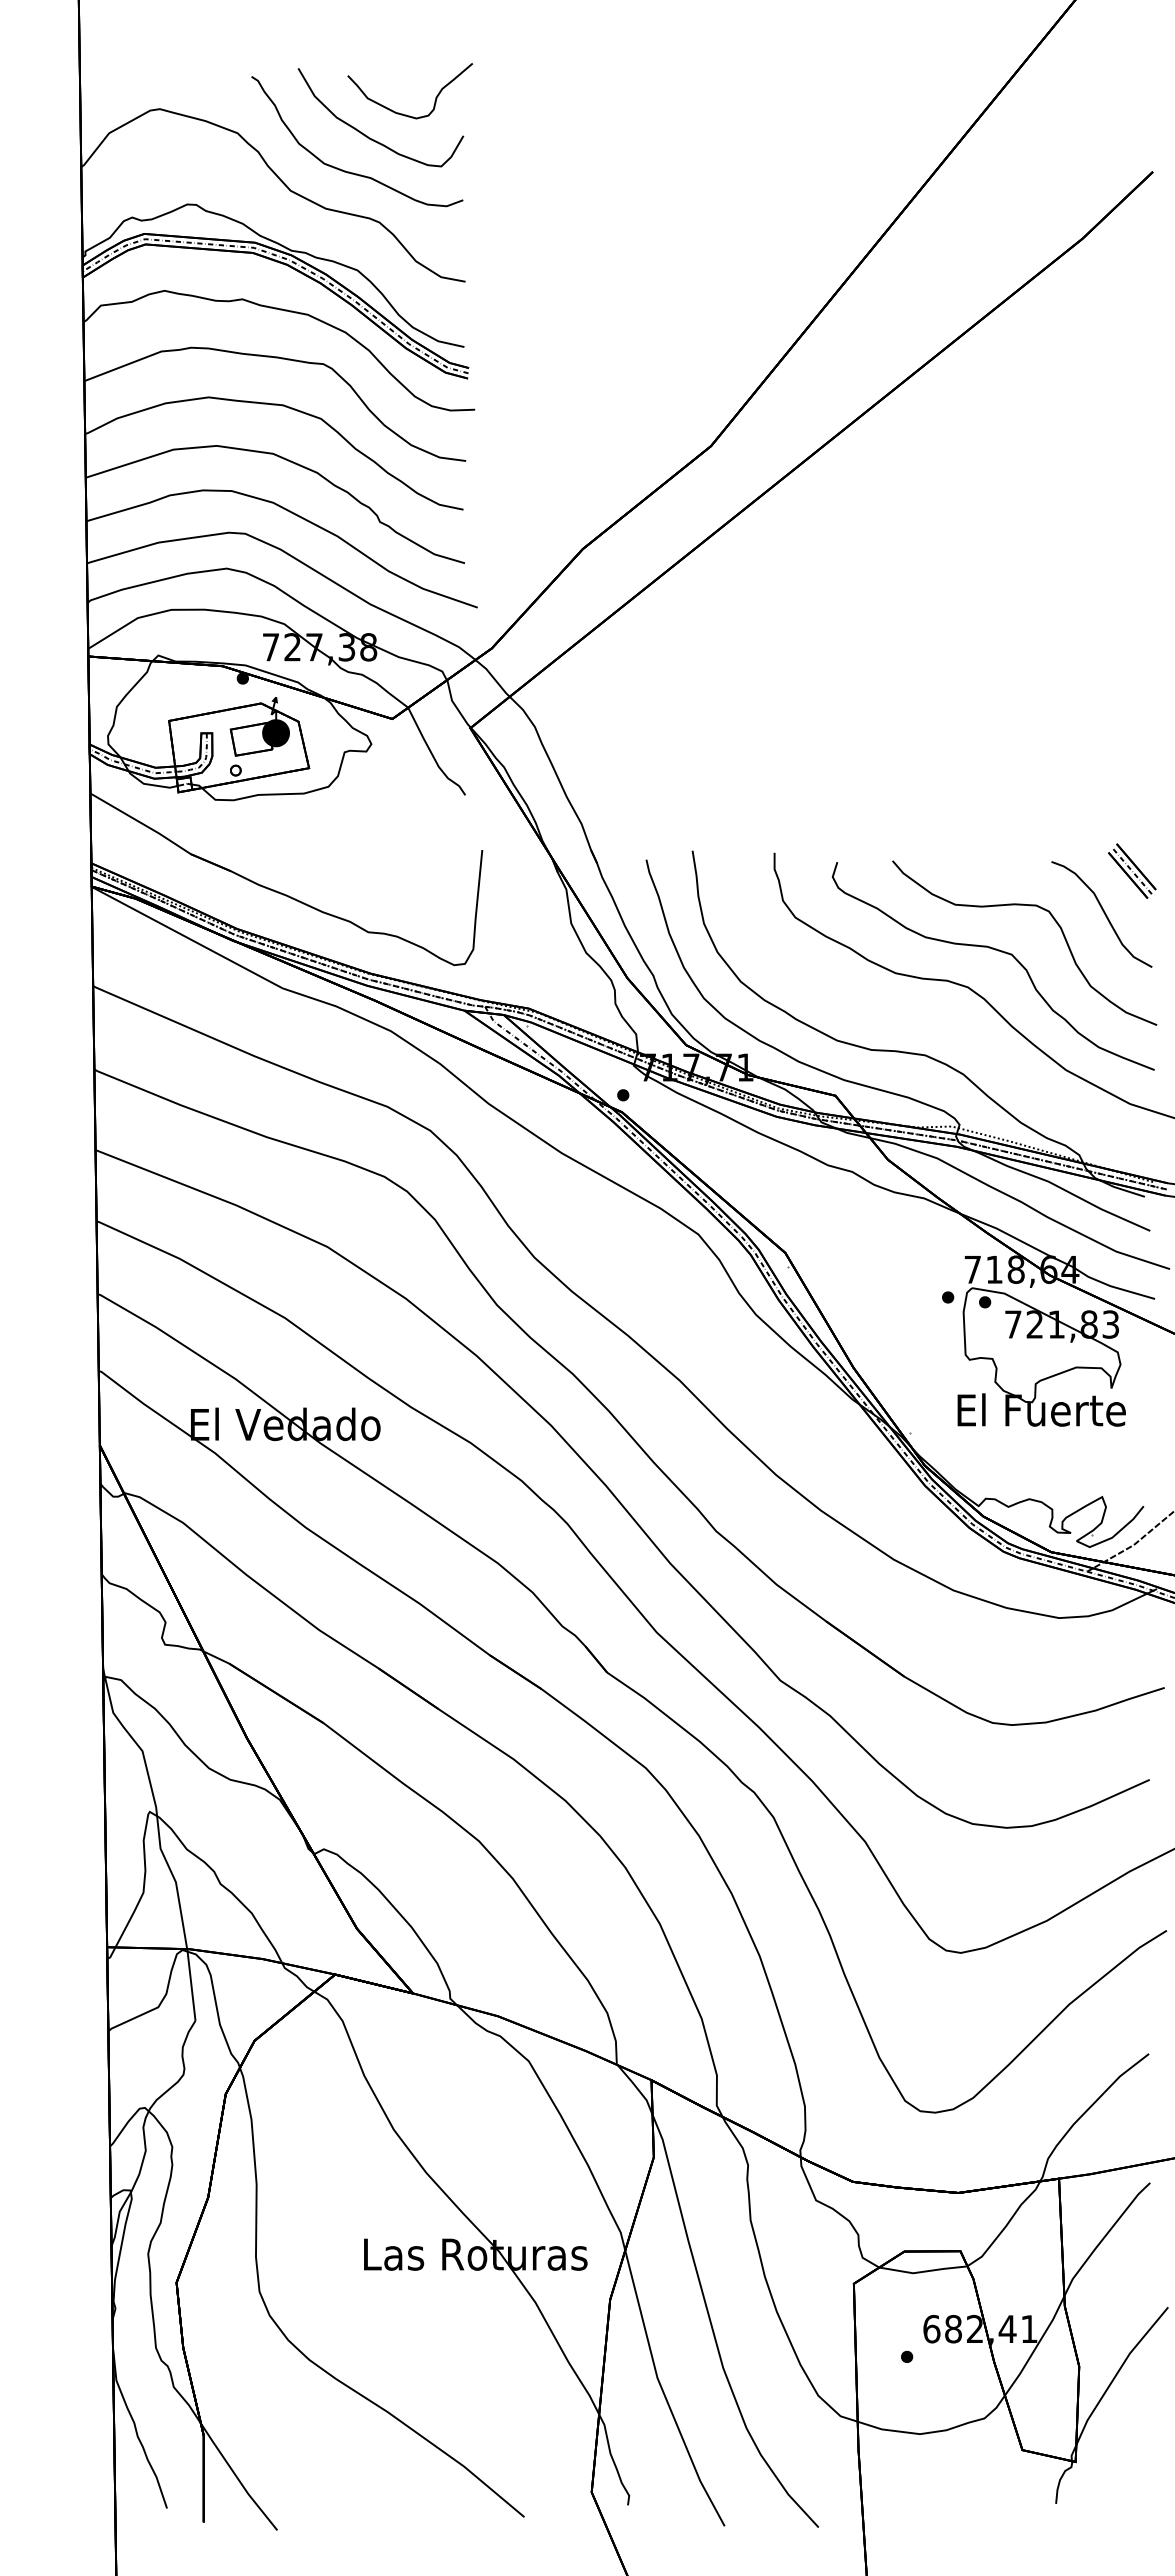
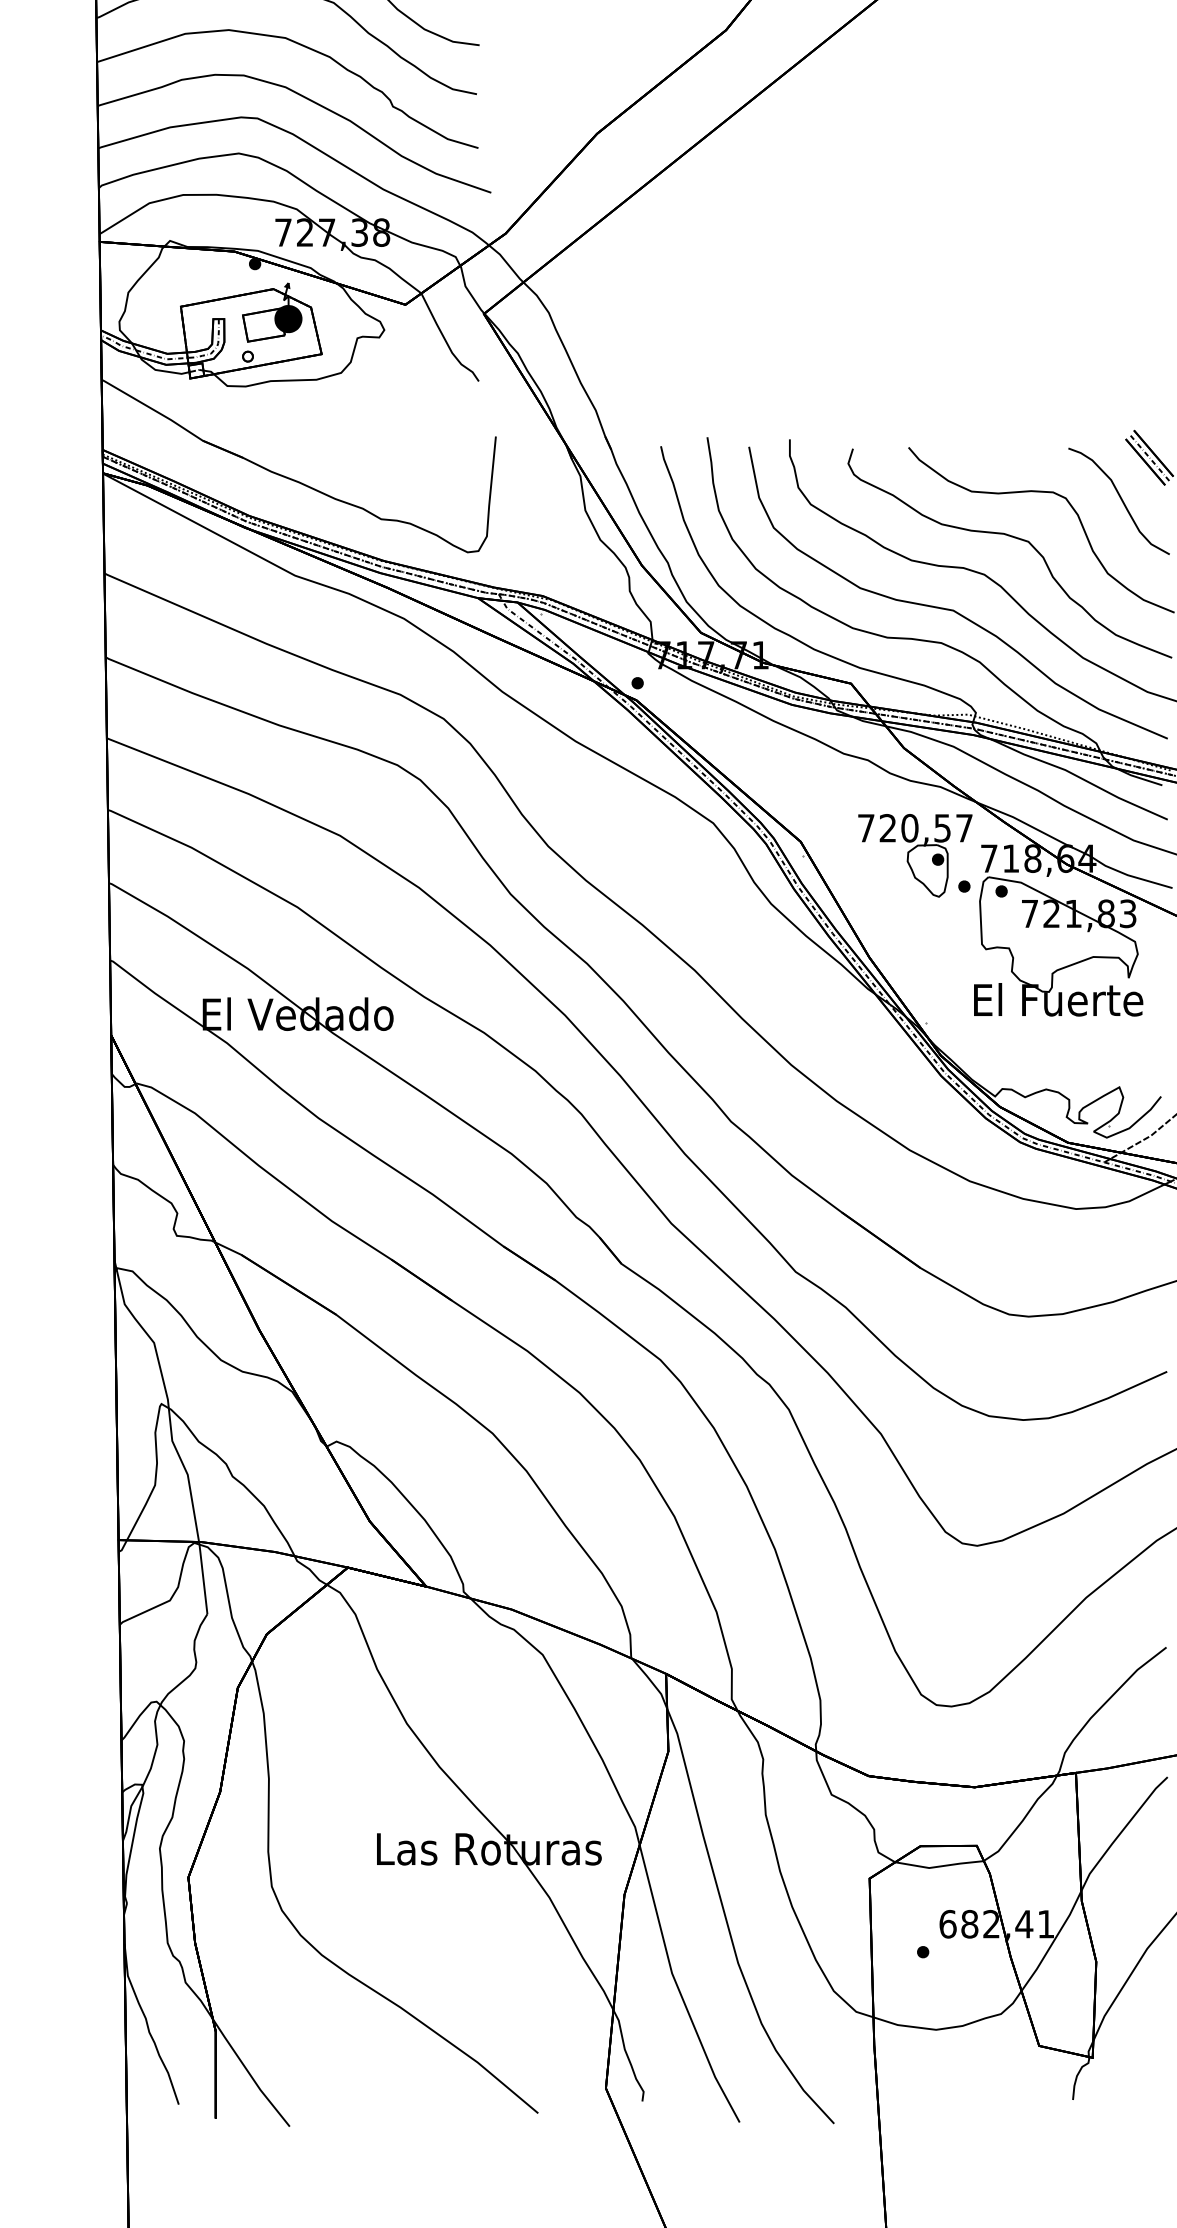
curve: (935, 1021) -> (951, 609), added
part: (899, 1266) -> (915, 855), added

